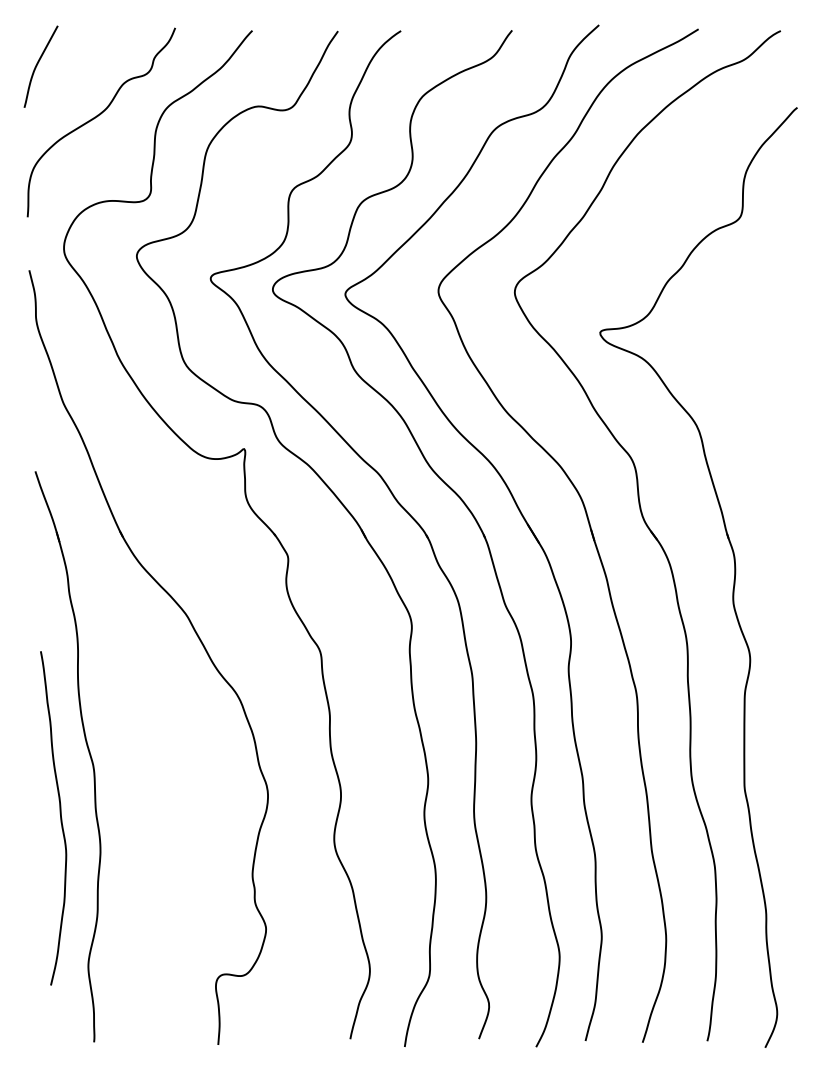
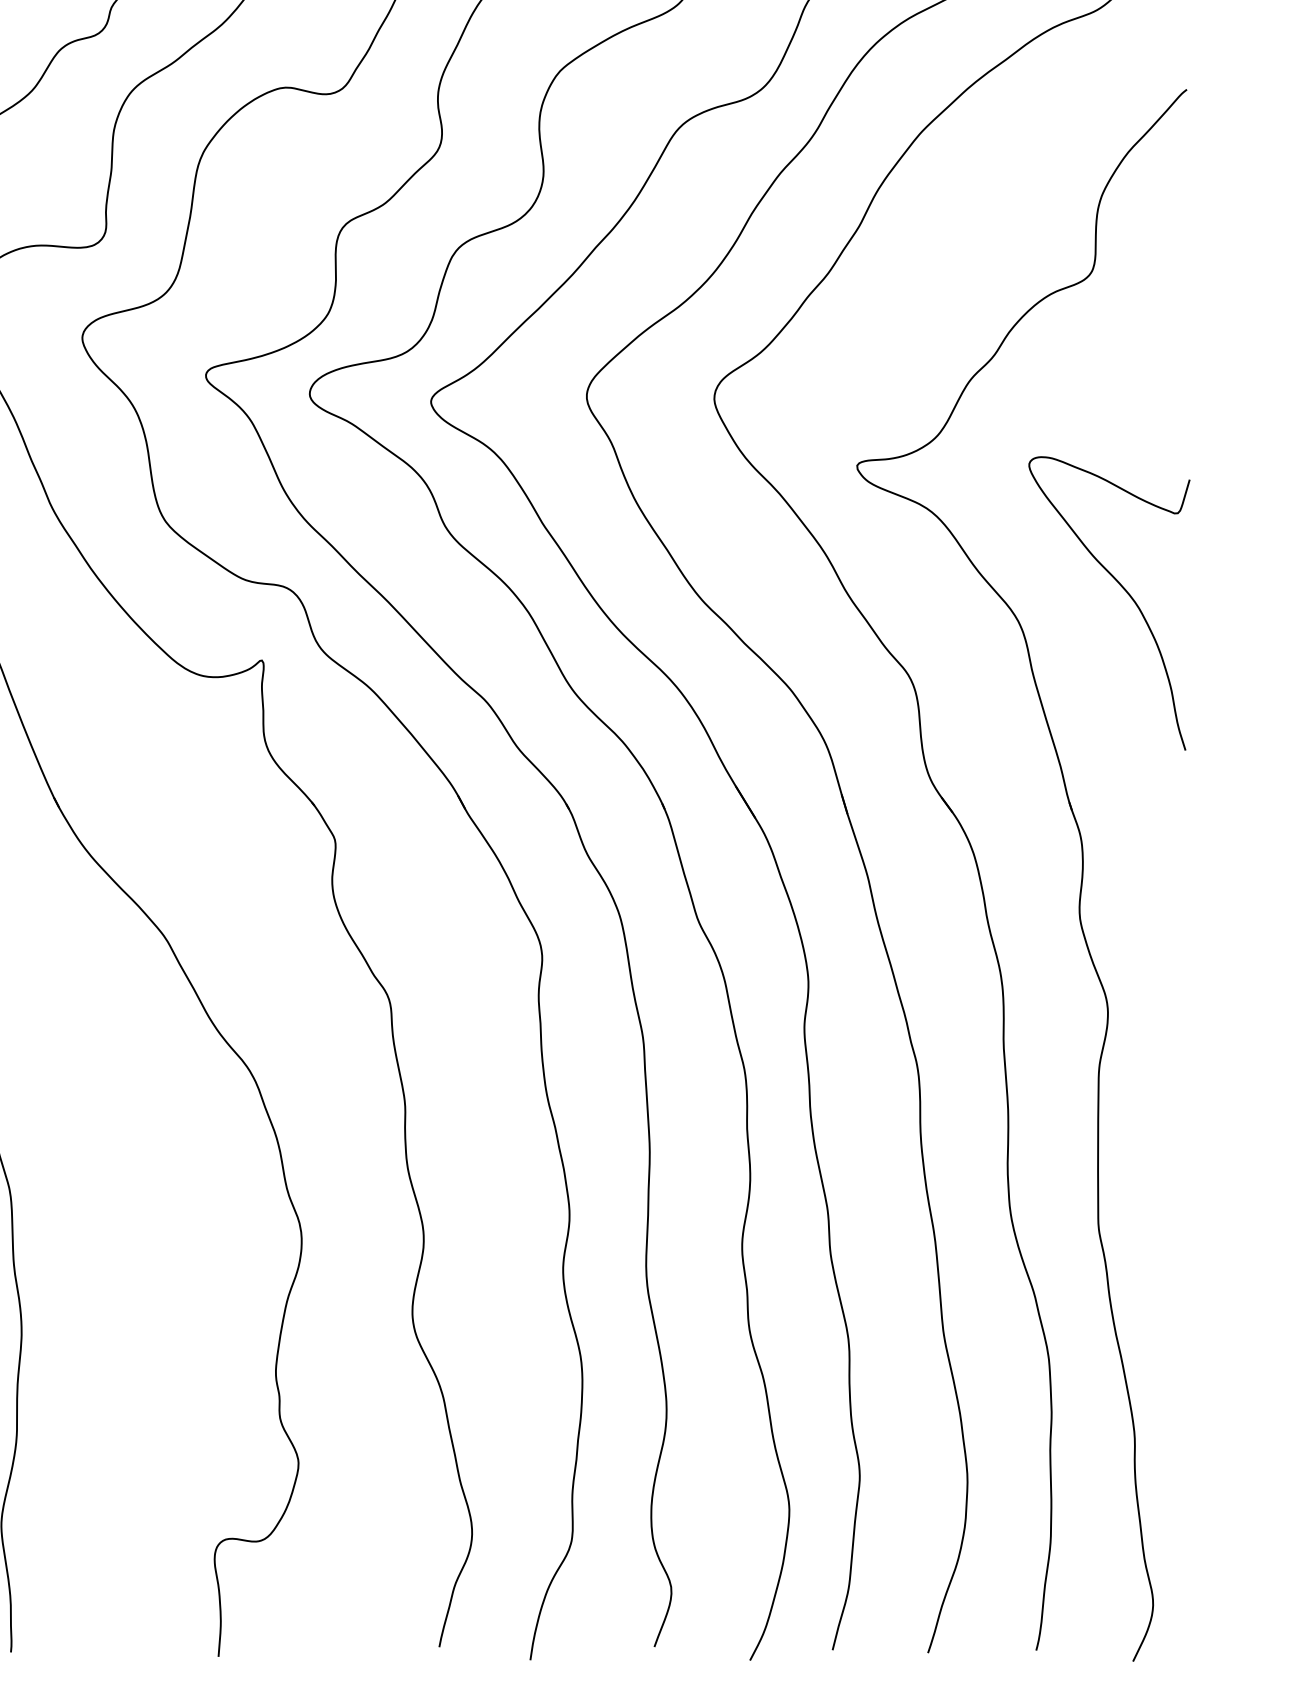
curve: (758, 406) -> (1121, 589), added

